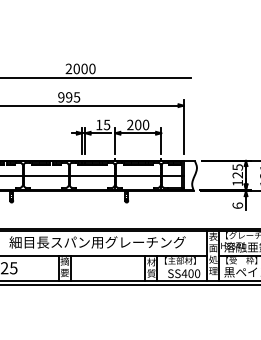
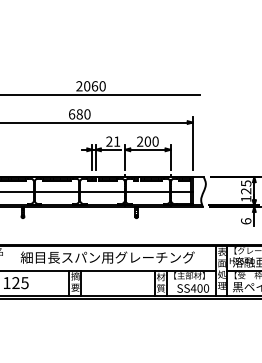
text: (84, 69) -> (94, 86), 2000 -> 2060
text: (68, 97) -> (79, 114), 995 -> 680
text: (103, 124) -> (113, 141), 15 -> 21

